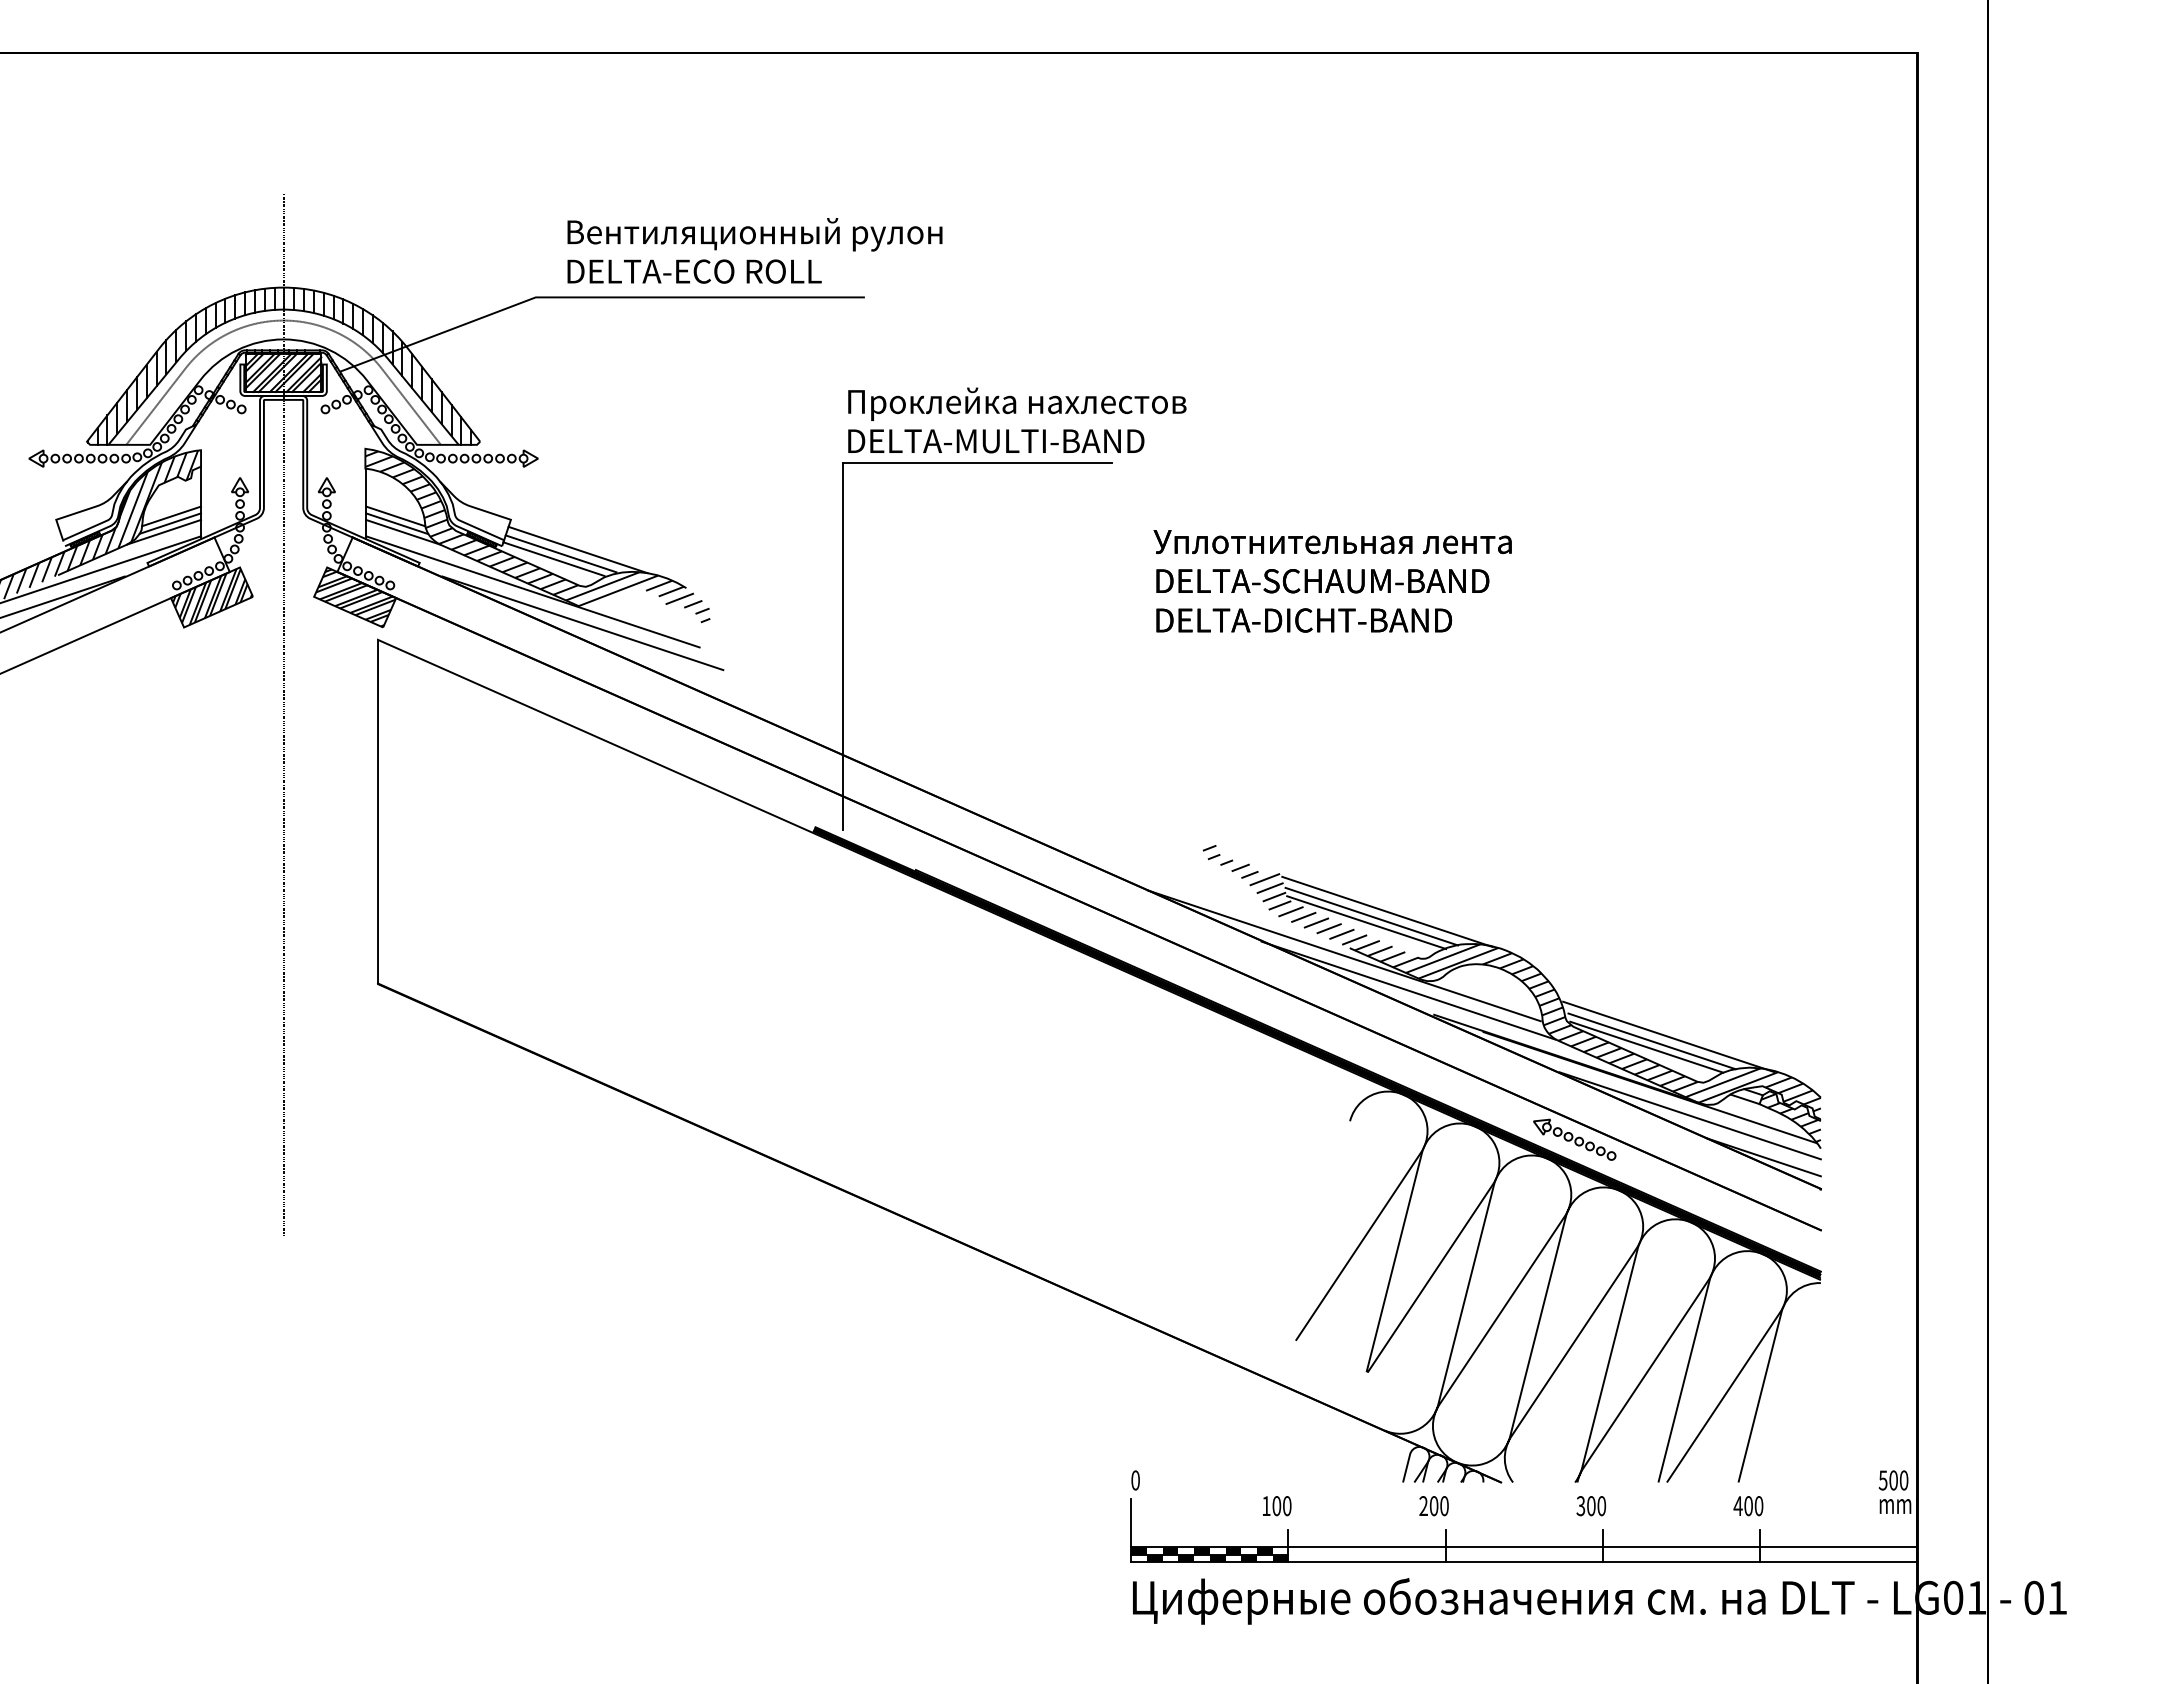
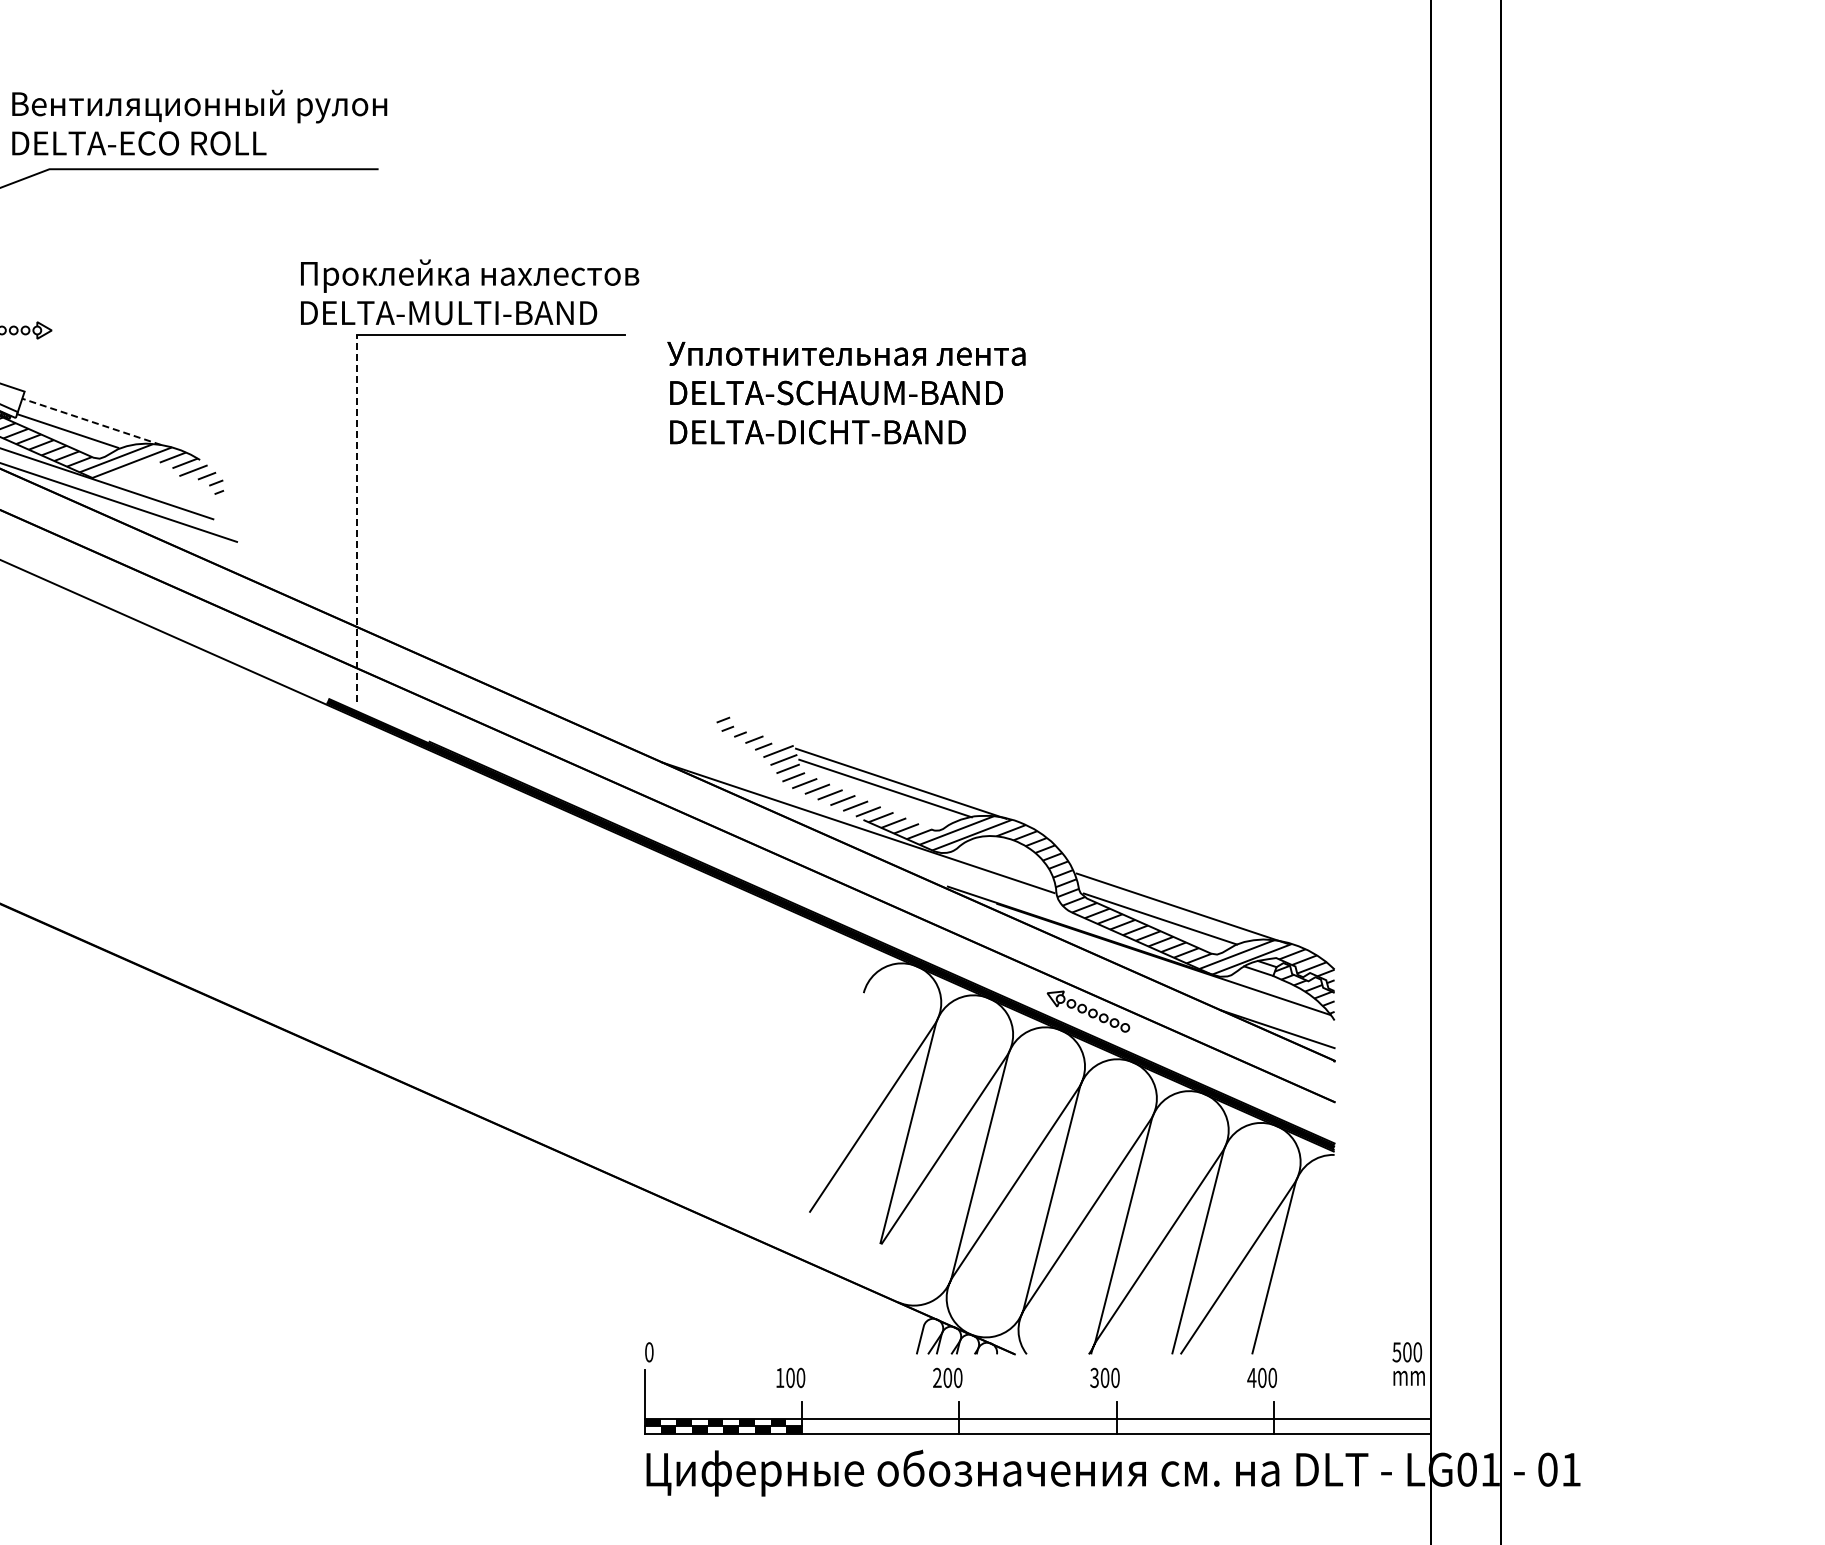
text: (754, 250) -> (199, 122), moved
text: (1017, 420) -> (470, 292), moved
line: (577, 549) -> (91, 421), solid -> dashed
line: (560, 553) -> (74, 425), removed
text: (1332, 581) -> (846, 393), moved
line: (843, 646) -> (357, 518), solid -> dashed
line: (1366, 922) -> (880, 794), removed
line: (1408, 990) -> (922, 862), removed
line: (1651, 1041) -> (1165, 913), removed
line: (1689, 1115) -> (1203, 987), removed

